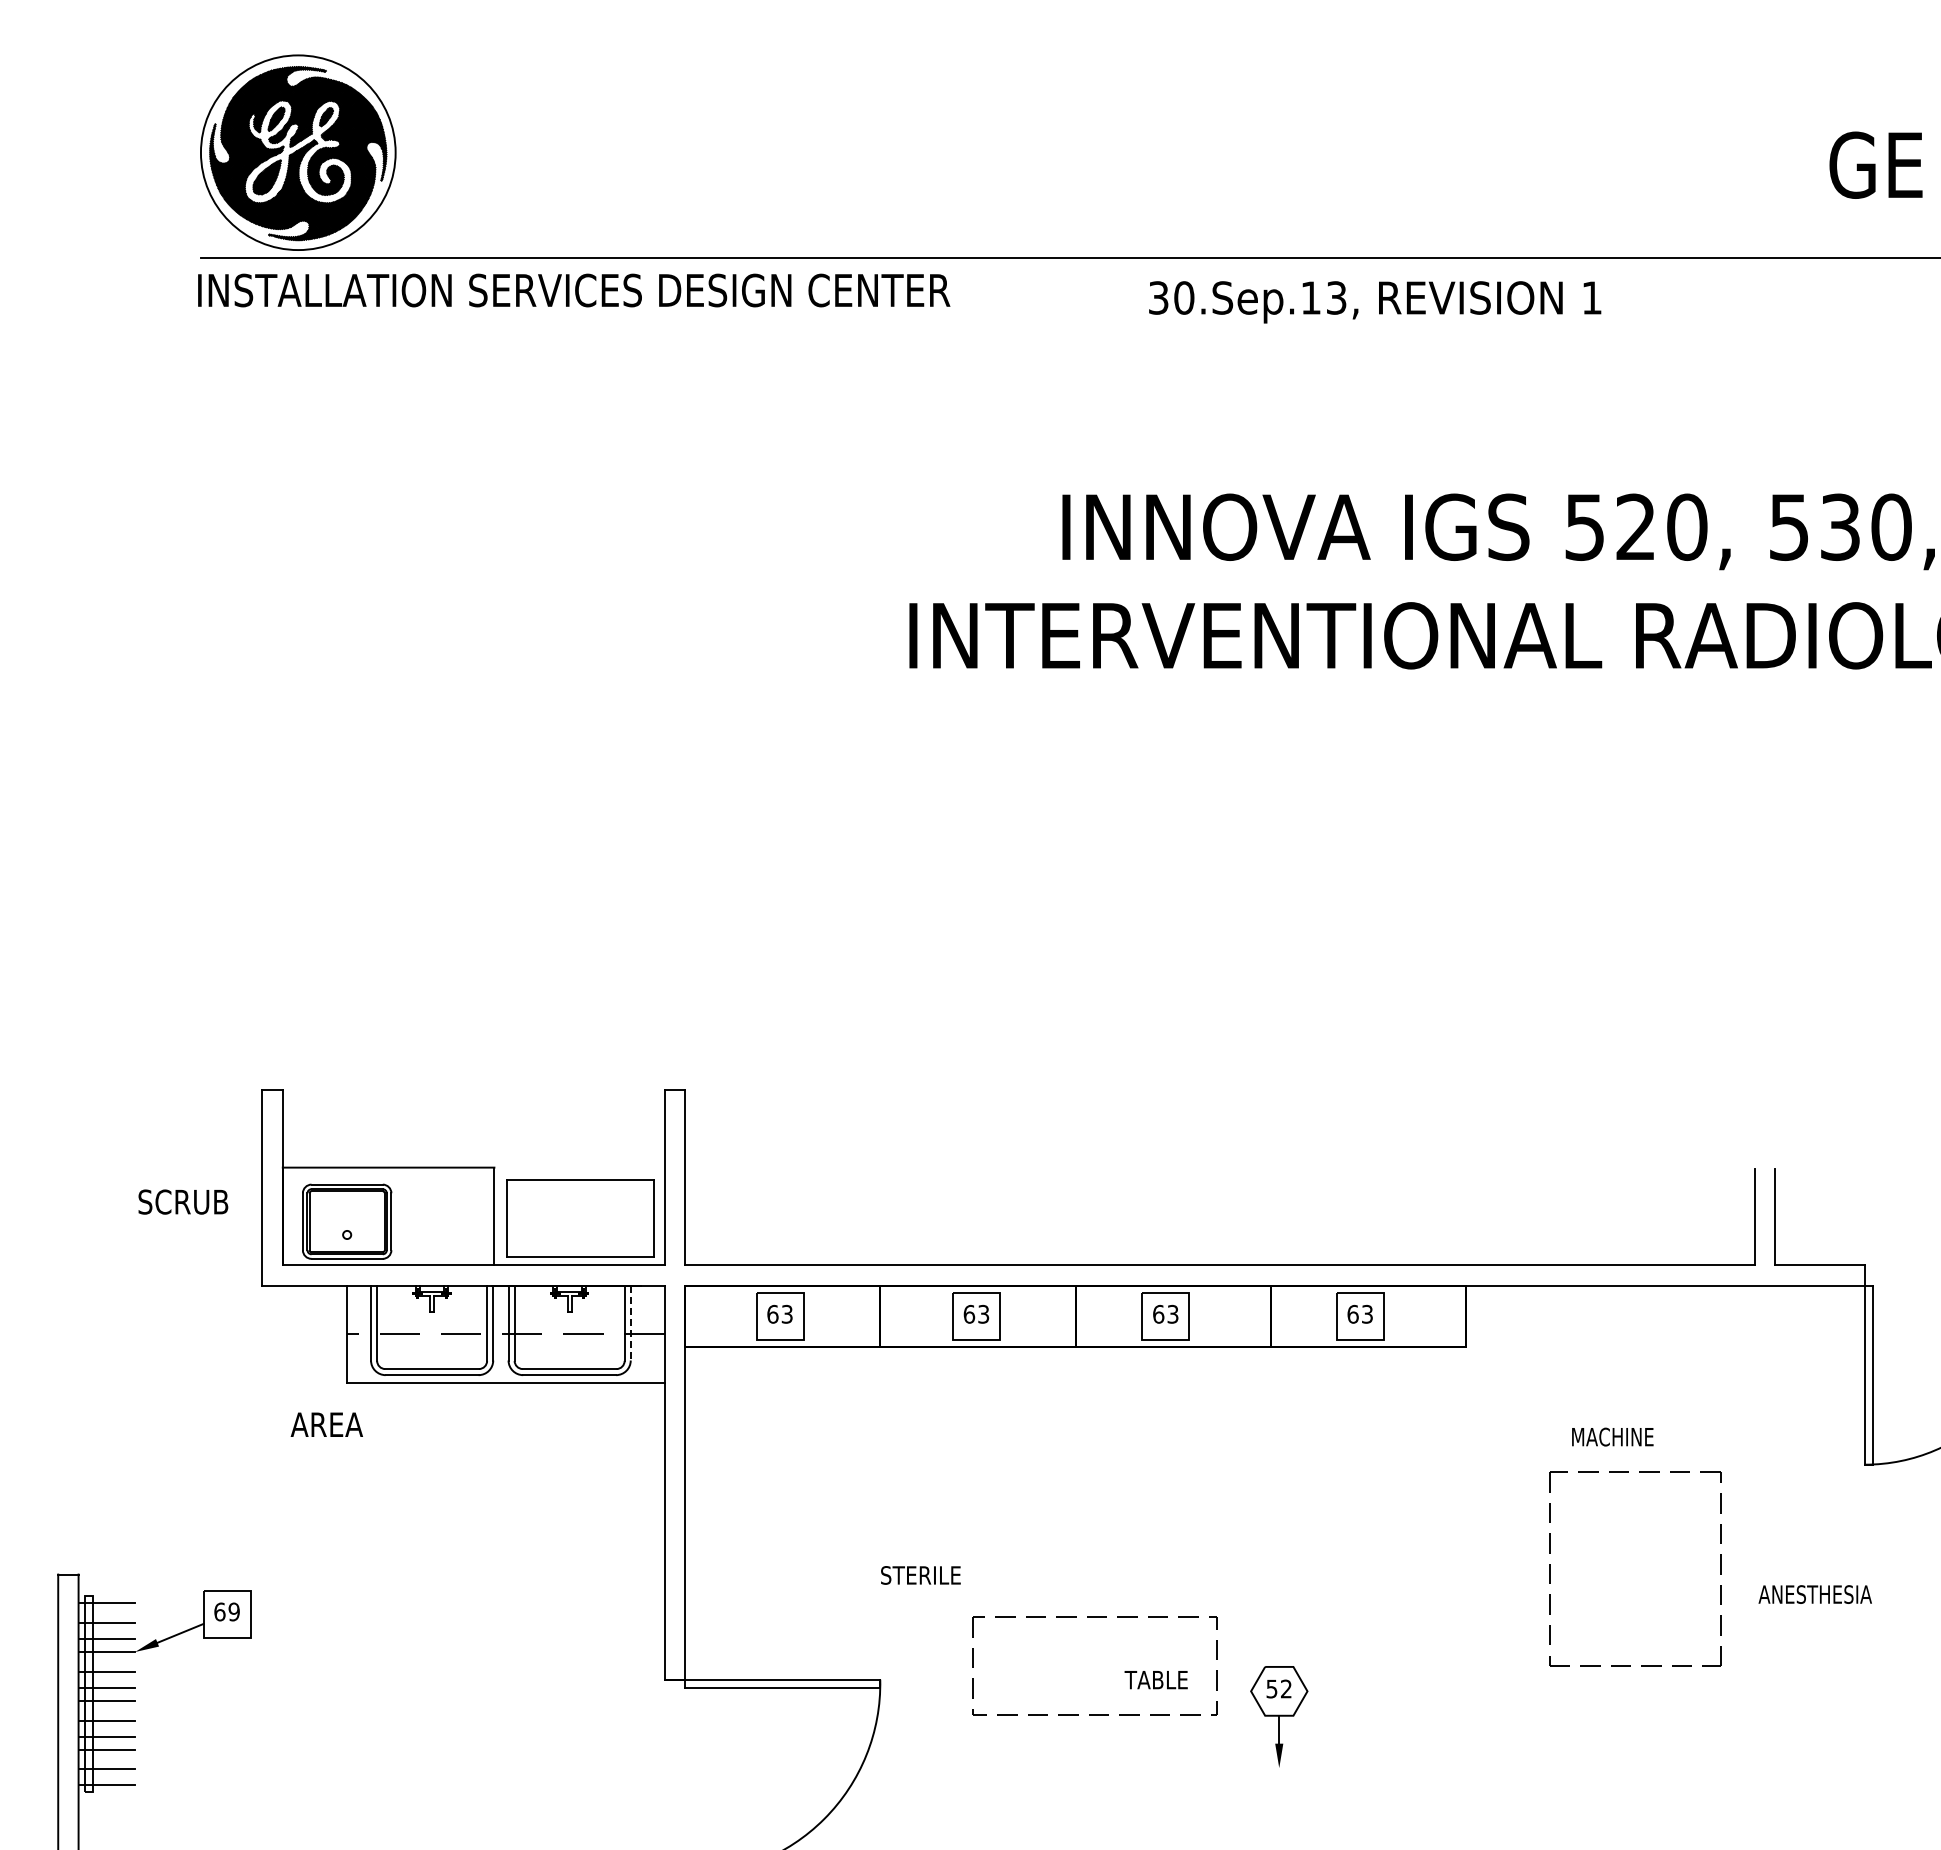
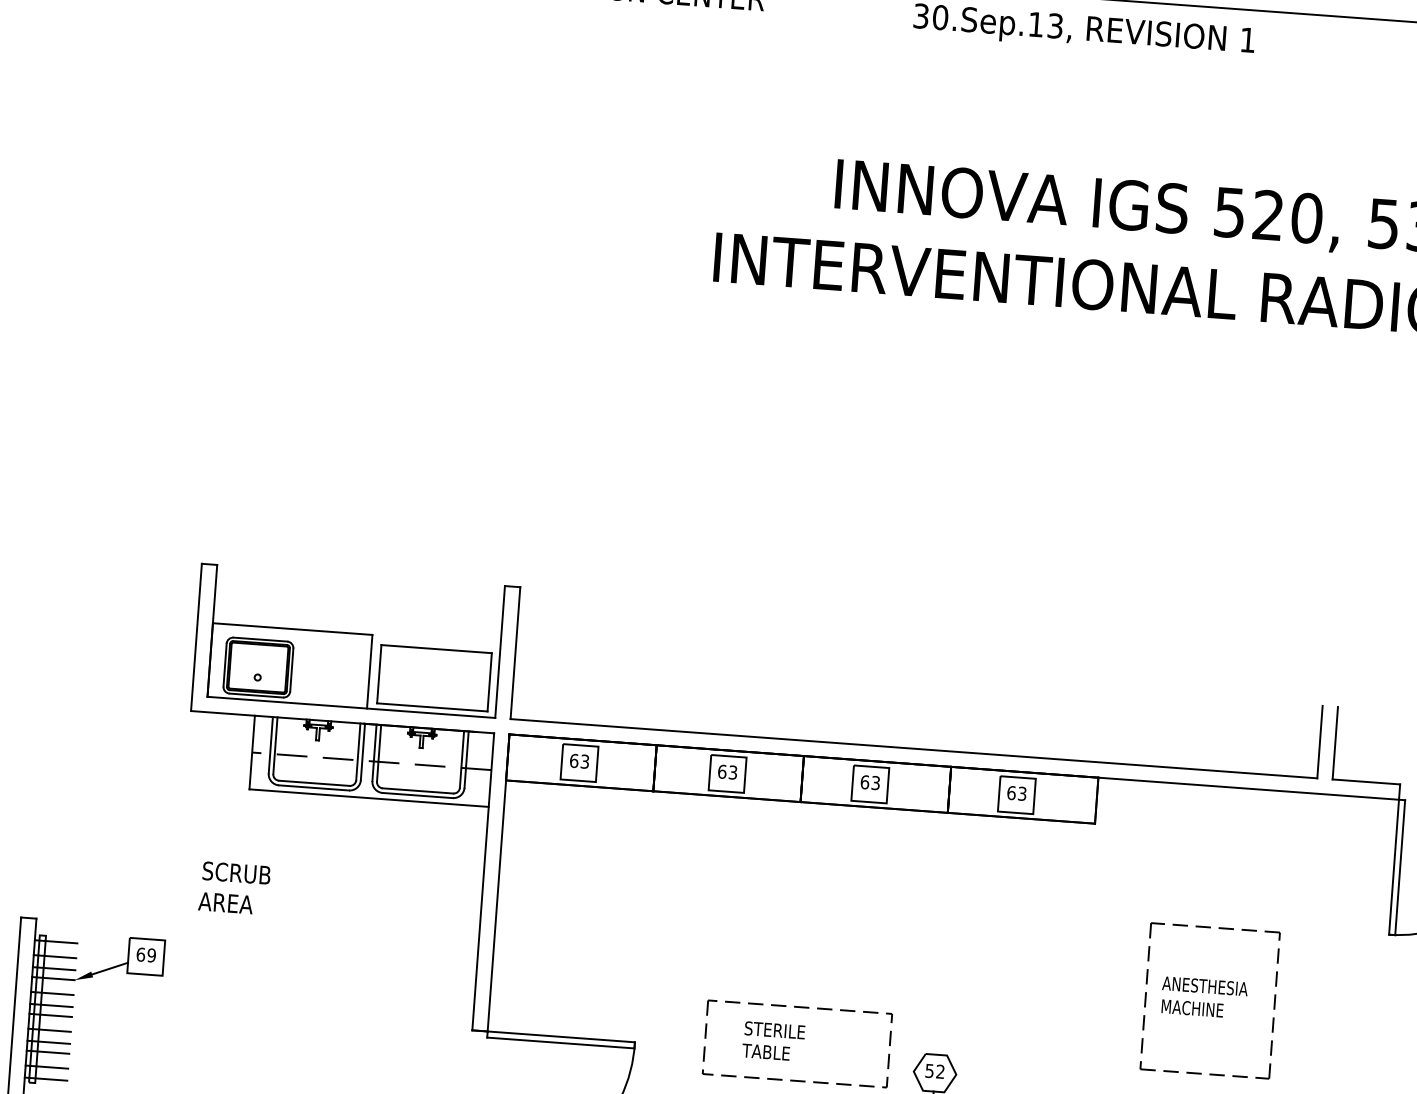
text: (183, 1201) -> (236, 872), moved
line: (630, 1323) -> (466, 759), dashed -> solid
text: (326, 1424) -> (225, 902), moved
text: (1612, 1436) -> (1192, 1008), moved
text: (920, 1575) -> (774, 1030), moved
text: (1814, 1594) -> (1204, 986), moved
text: (1155, 1680) -> (765, 1052), moved

